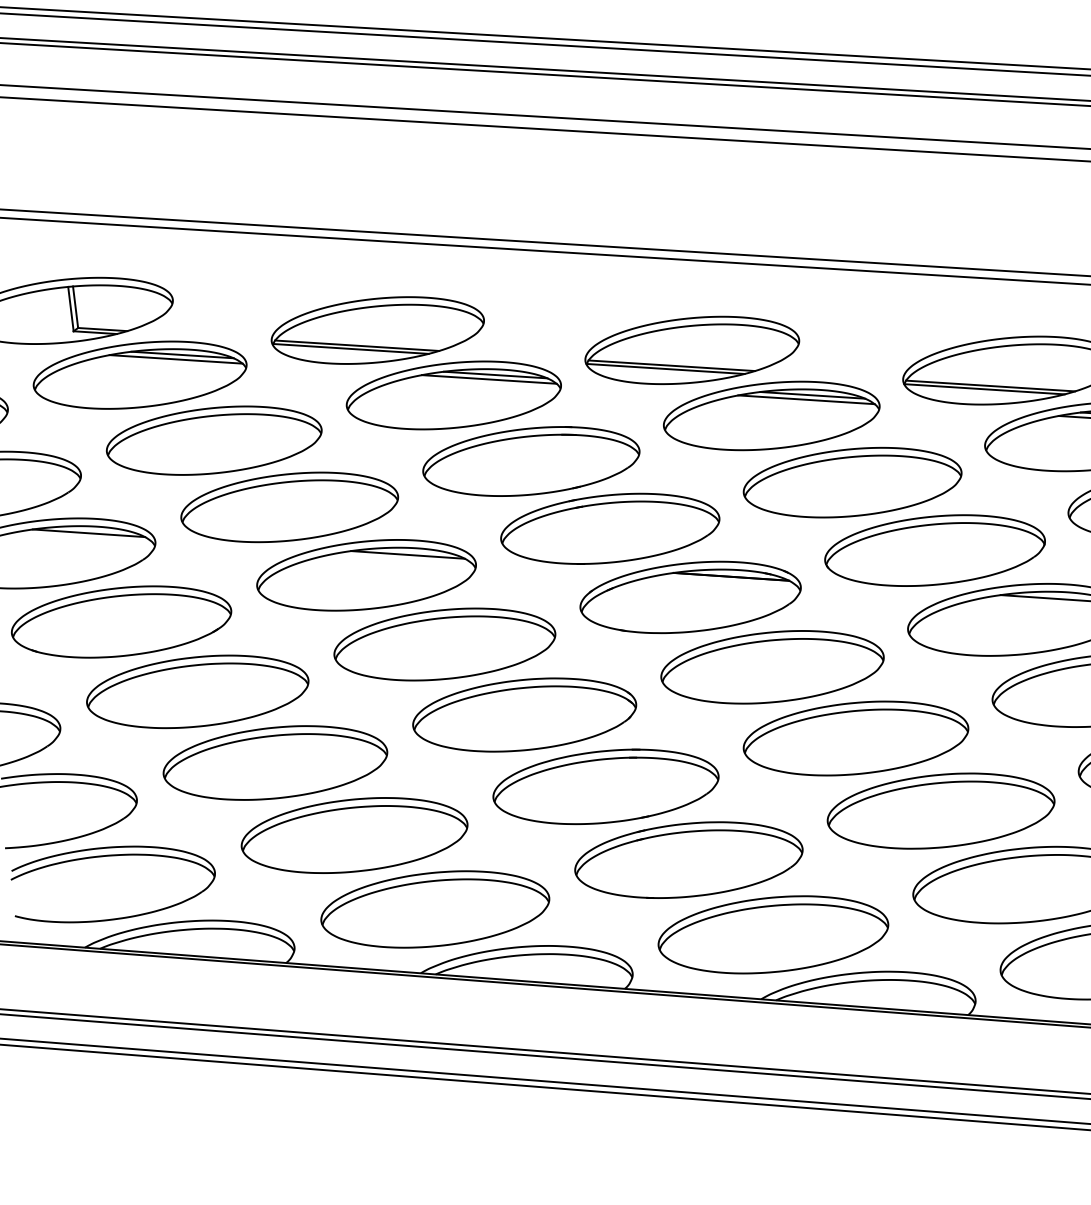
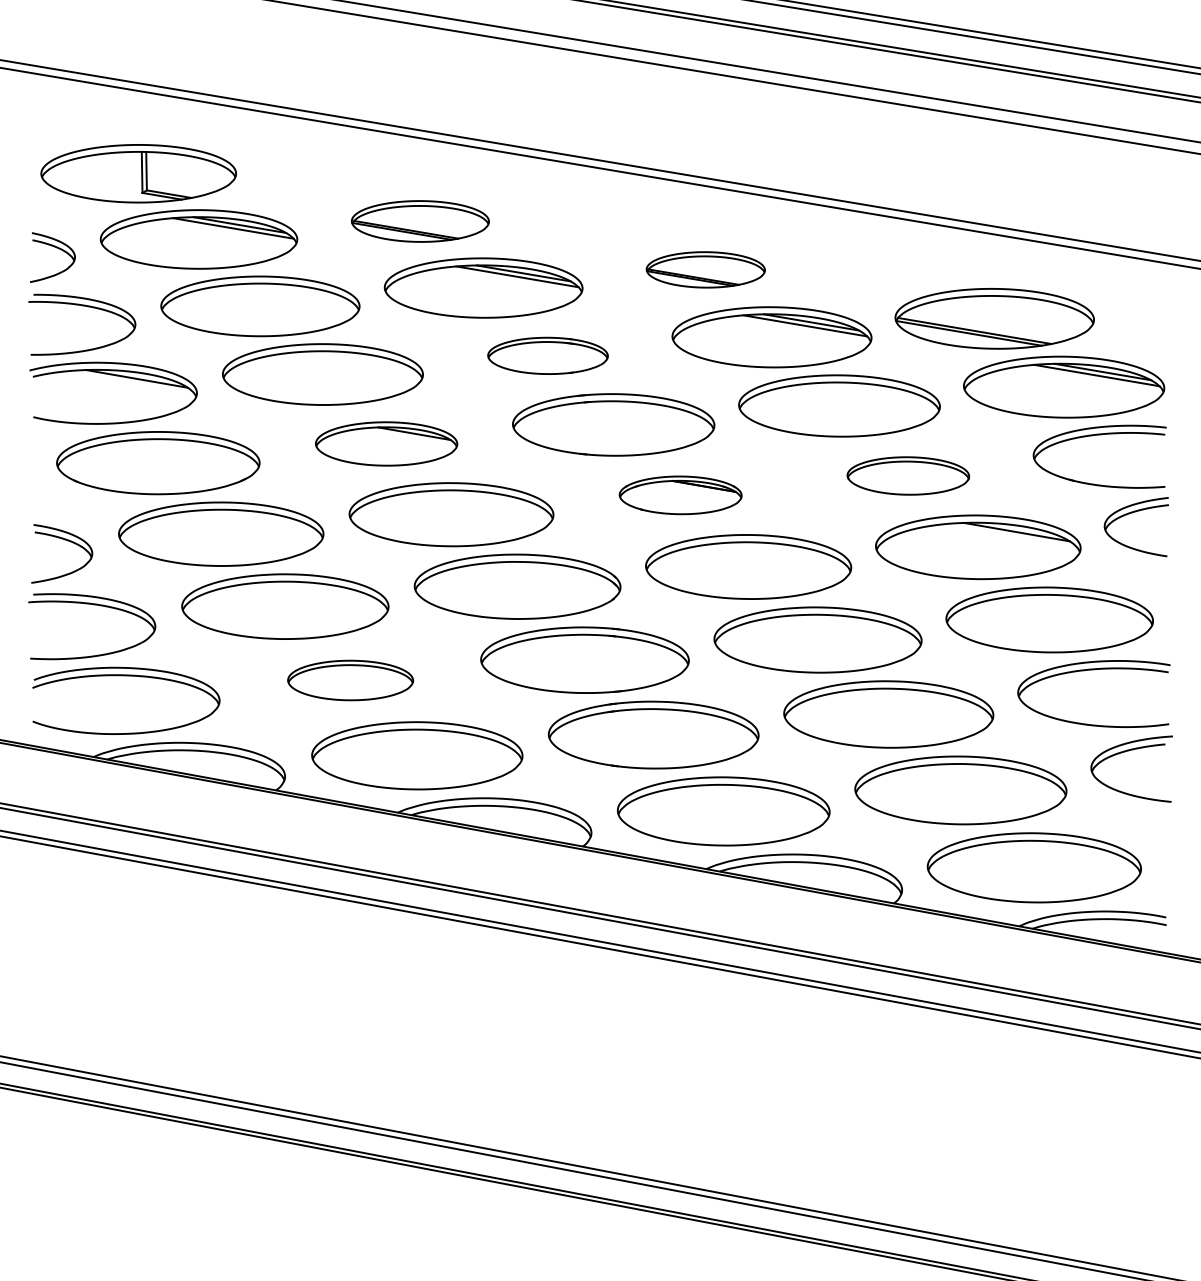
part: (377, 330) -> (420, 221), size x0.7
part: (692, 350) -> (705, 269), size x0.6
part: (530, 461) -> (547, 355), size x0.6
part: (935, 550) -> (908, 475), size x0.6
part: (366, 574) -> (386, 443), size x0.7
part: (690, 597) -> (680, 495), size x0.6
part: (354, 835) -> (350, 680), size x0.6

